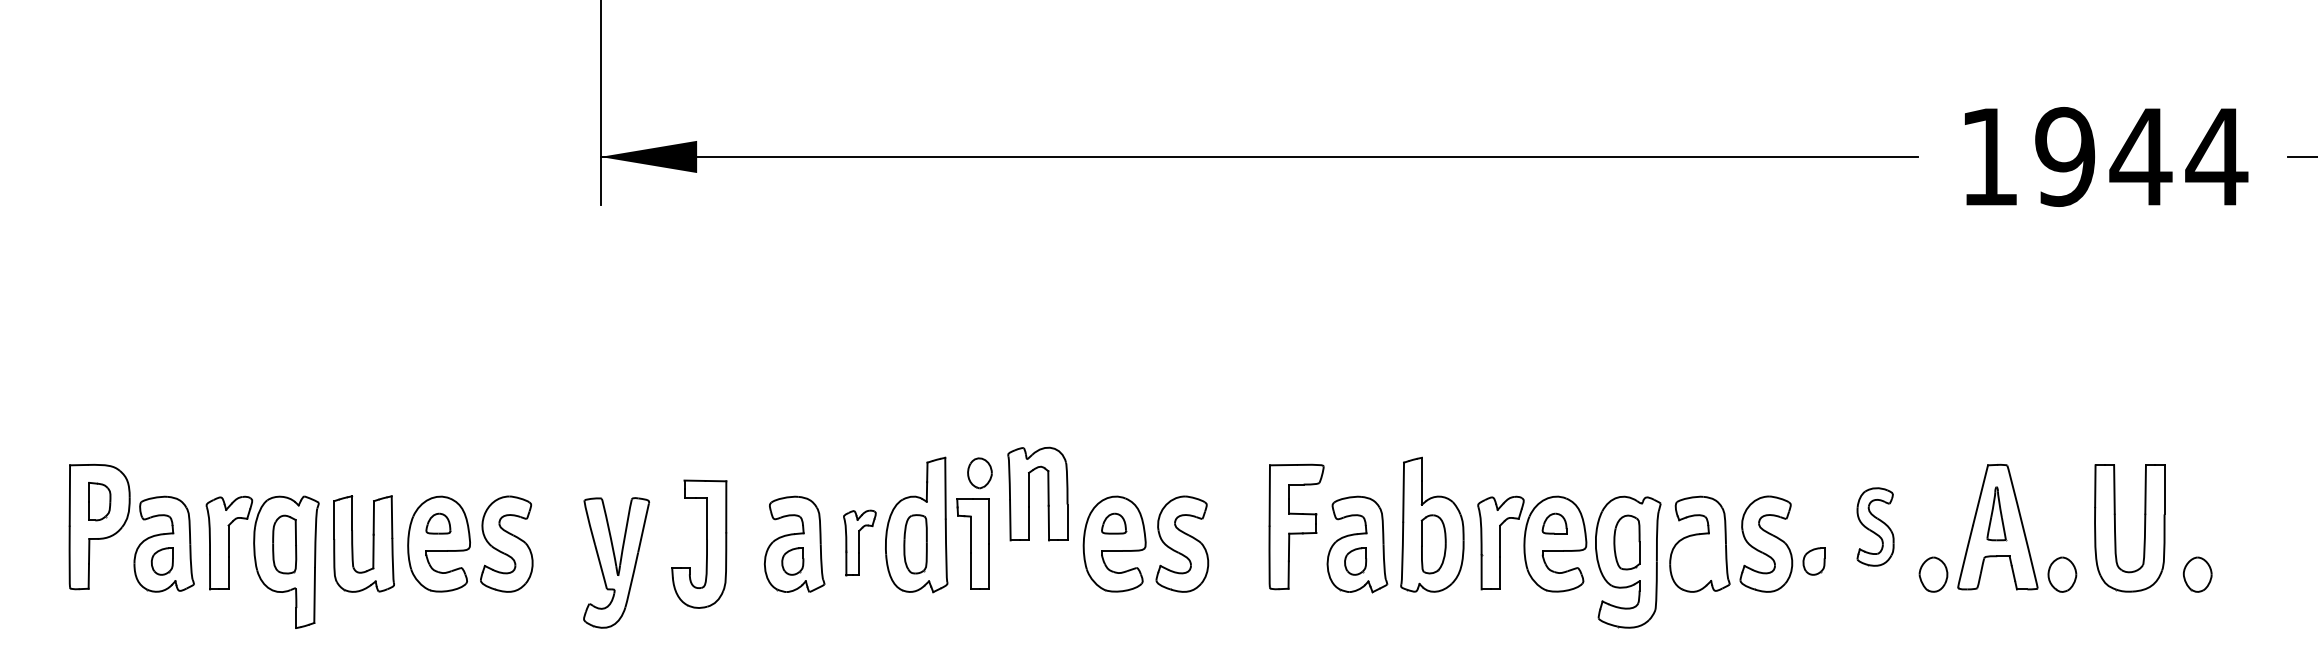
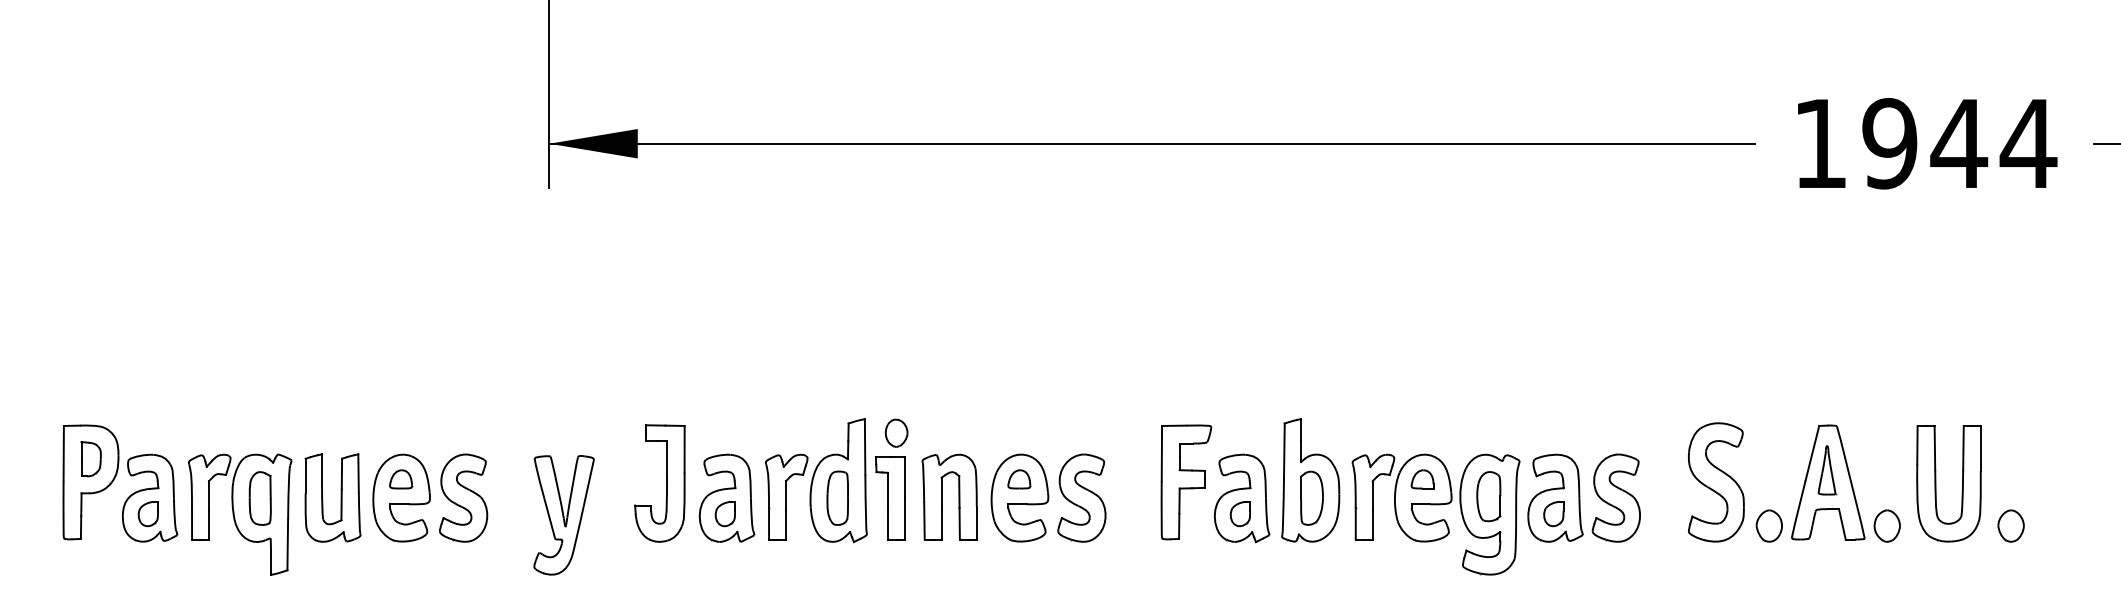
part: (1029, 493) -> (941, 496), moved
part: (1875, 526) -> (1716, 481), size x1.67
part: (859, 542) -> (786, 496), size x1.43
part: (706, 543) -> (666, 482), moved
part: (1813, 561) -> (1553, 513), moved

